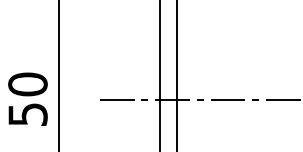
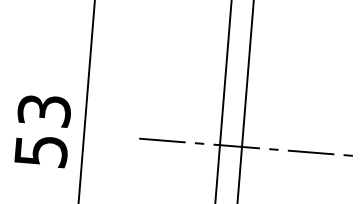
text: (27, 84) -> (43, 110), 50 -> 53

